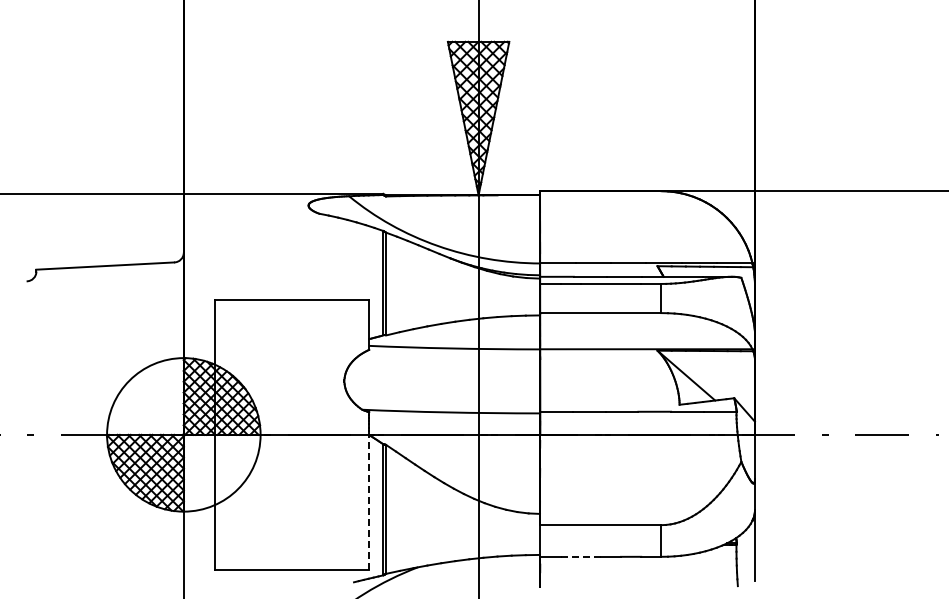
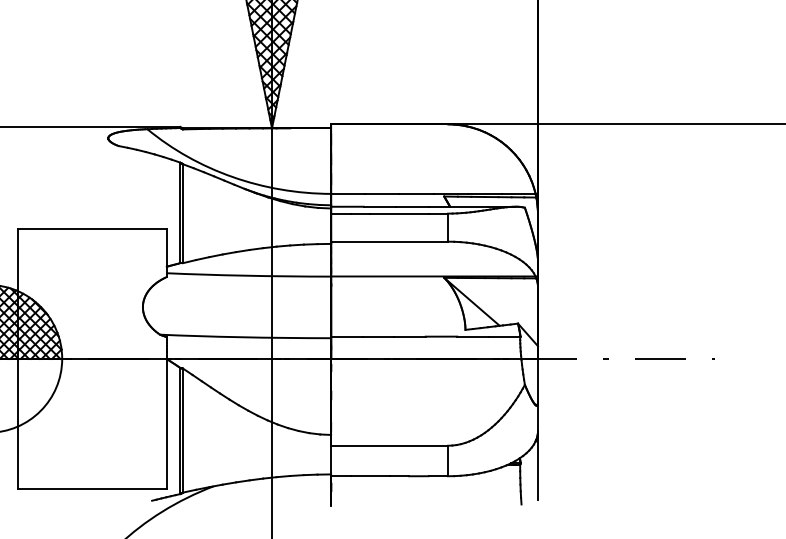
line: (369, 502) -> (167, 423), dashed -> solid
line: (581, 556) -> (371, 475), dashed -> solid

